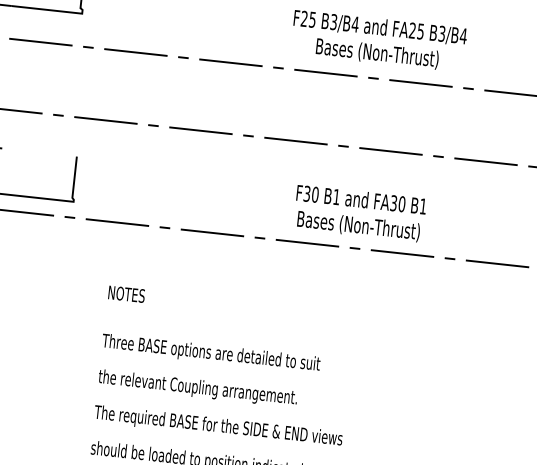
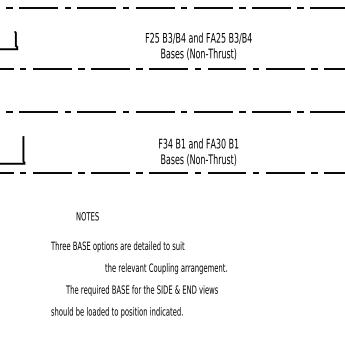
text: (315, 194) -> (170, 143), F30 -> F34
text: (126, 294) -> (87, 216), moved
text: (197, 388) -> (165, 268), moved
text: (217, 426) -> (141, 290), moved

